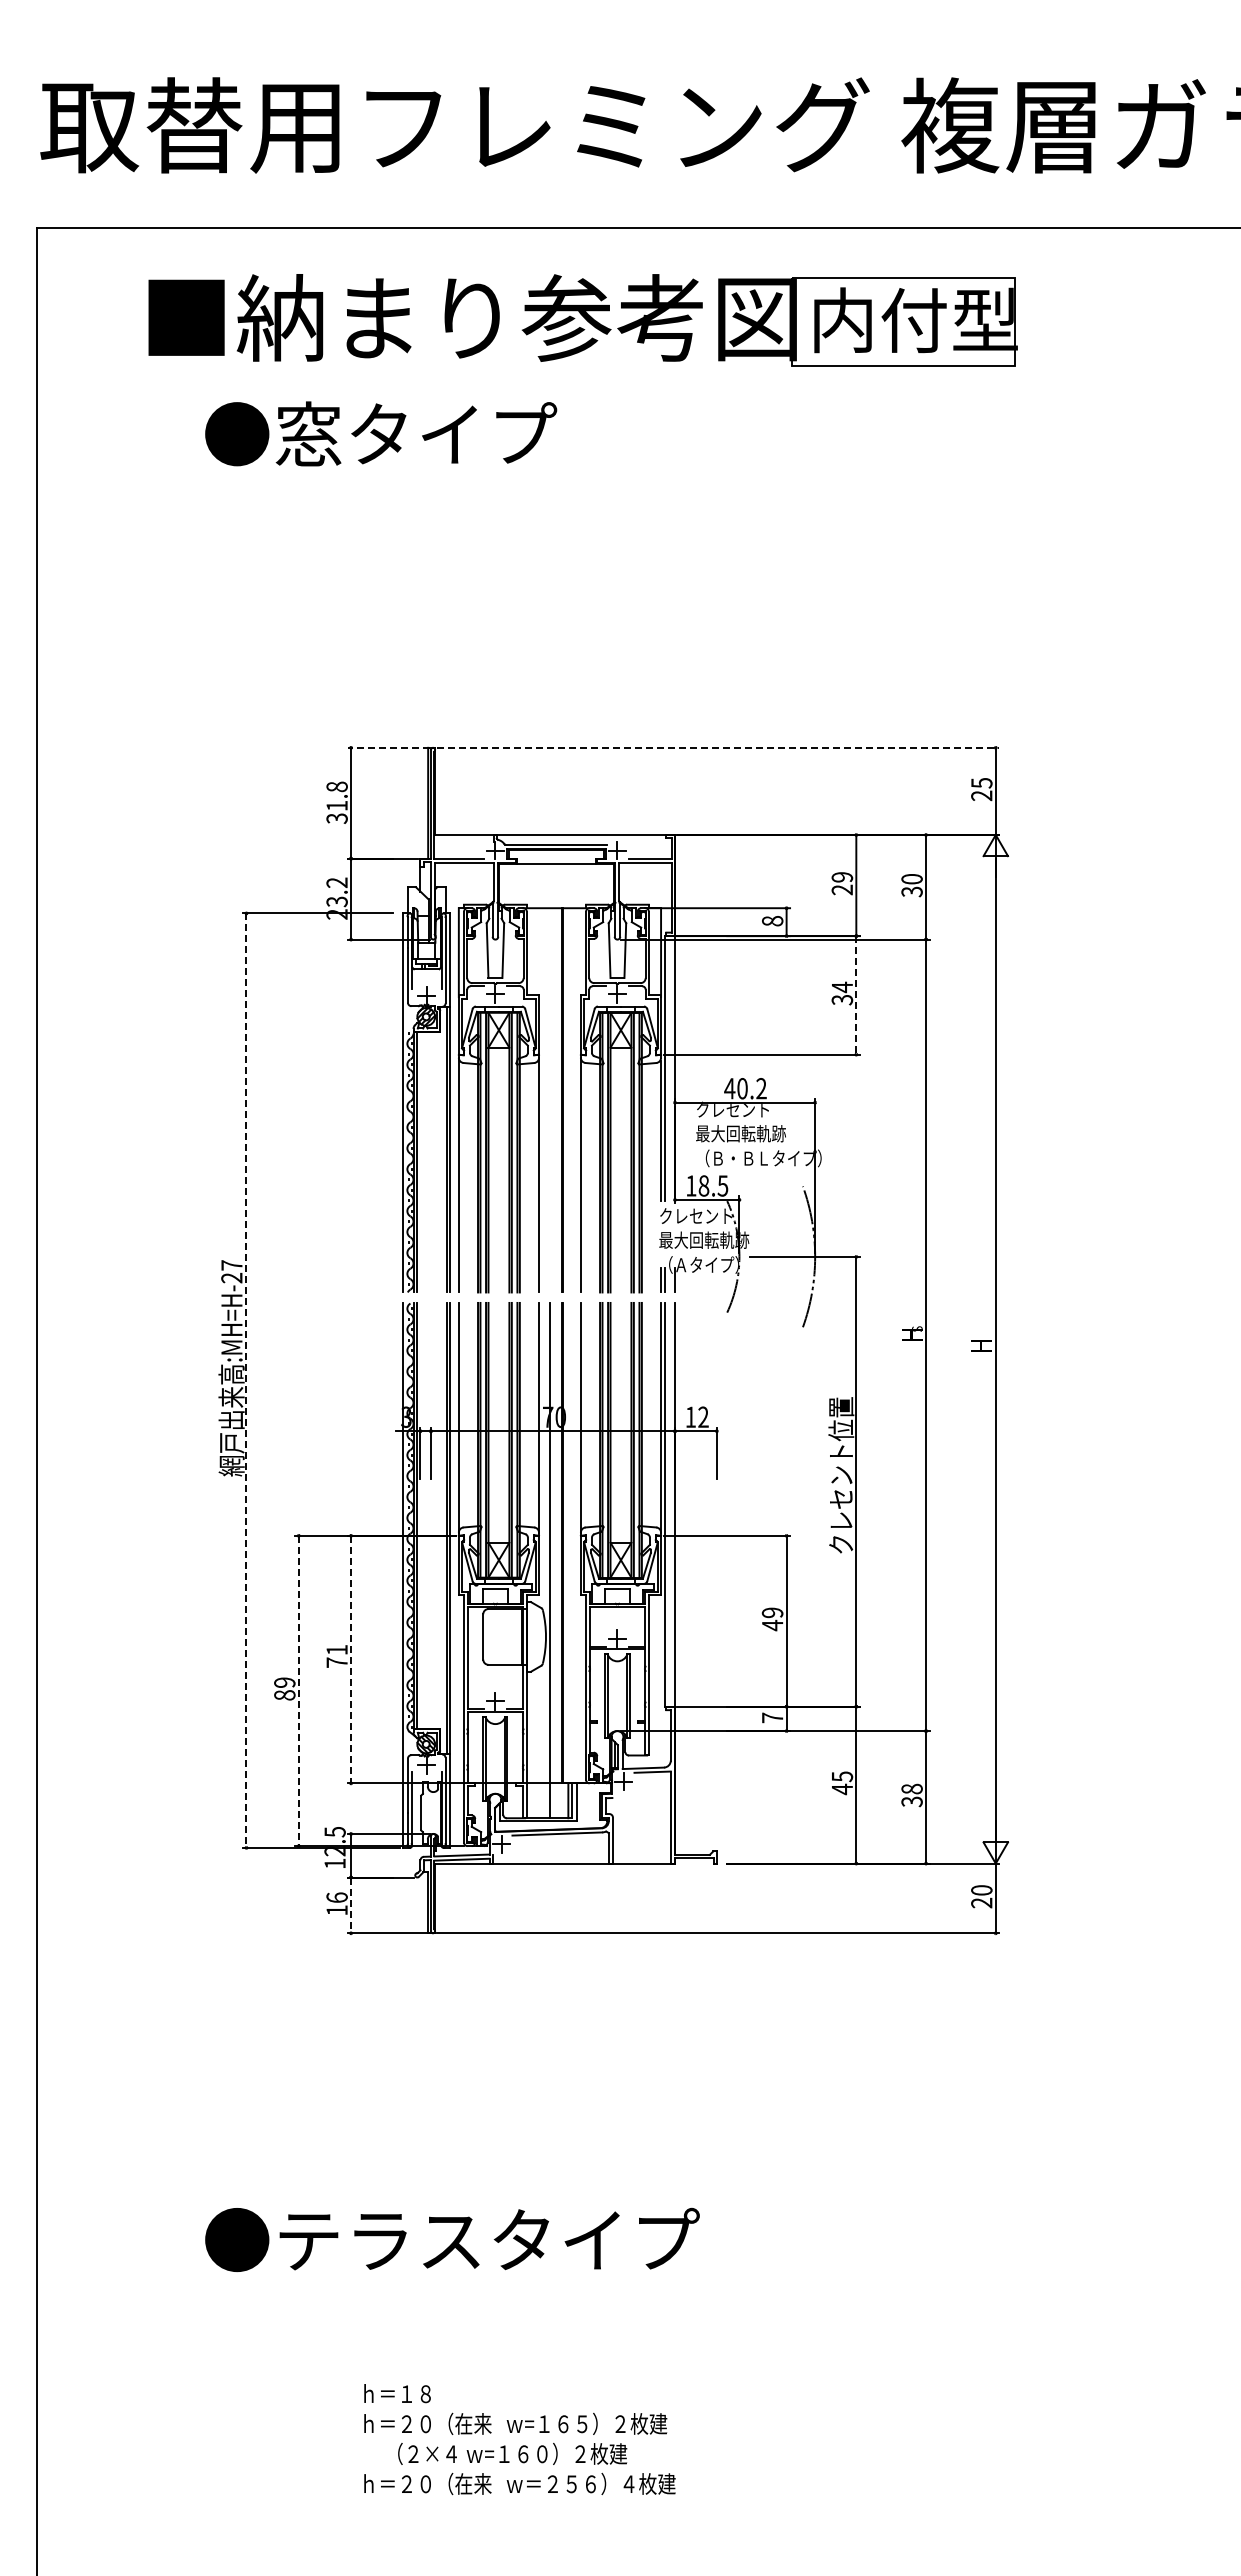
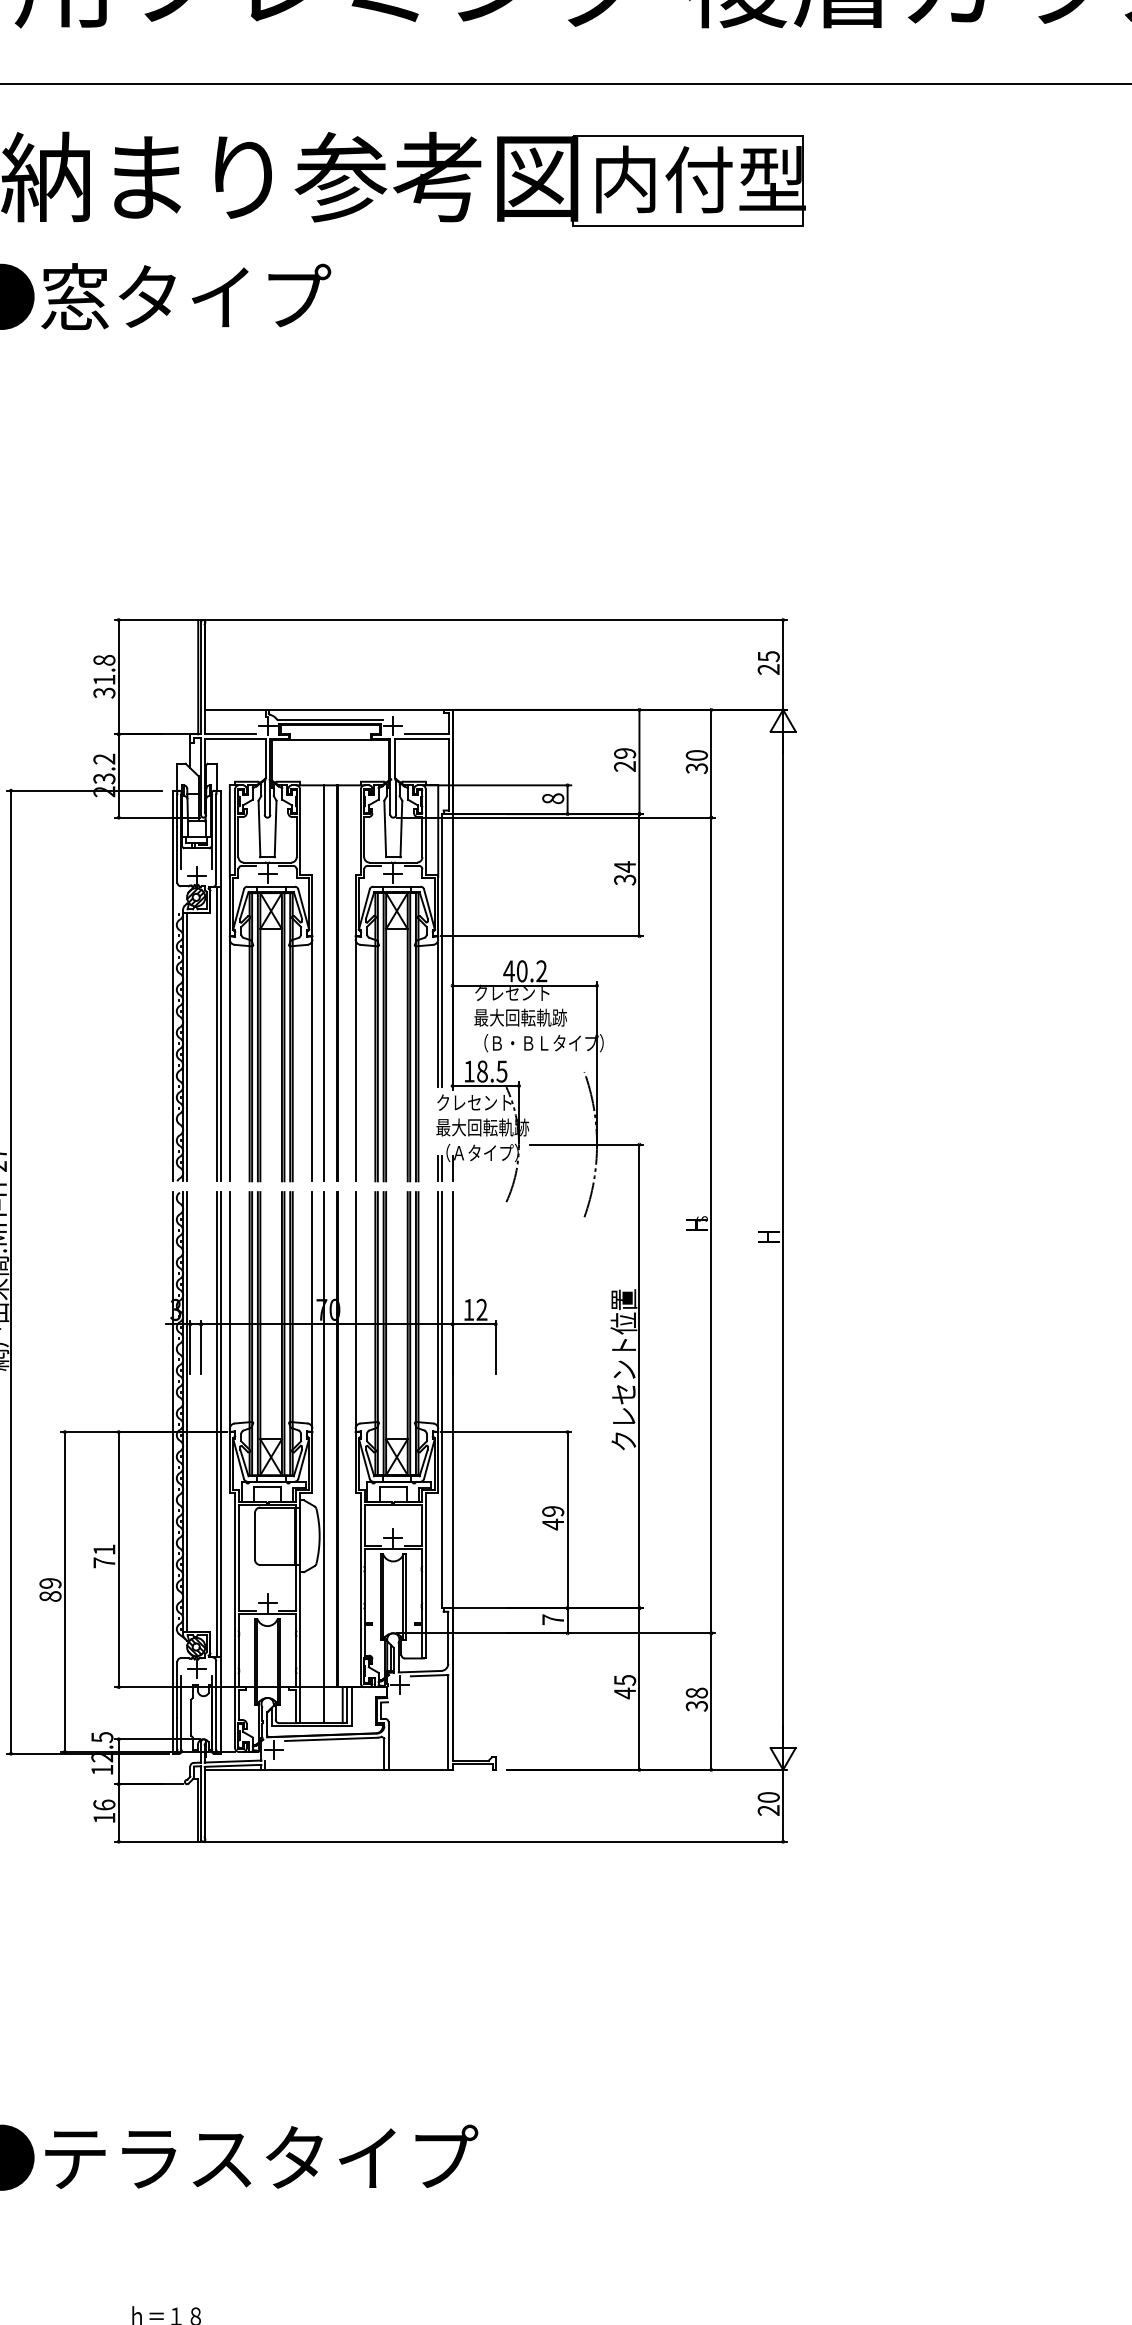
line: (388, 747) -> (157, 619), dashed -> solid
line: (718, 747) -> (497, 619), dashed -> solid
line: (856, 995) -> (639, 875), dashed -> solid
line: (549, 1100) -> (323, 983), added
line: (246, 1381) -> (11, 1273), dashed -> solid
line: (351, 1659) -> (119, 1559), dashed -> solid
line: (298, 1691) -> (64, 1592), dashed -> solid
line: (351, 1905) -> (119, 1813), dashed -> solid

